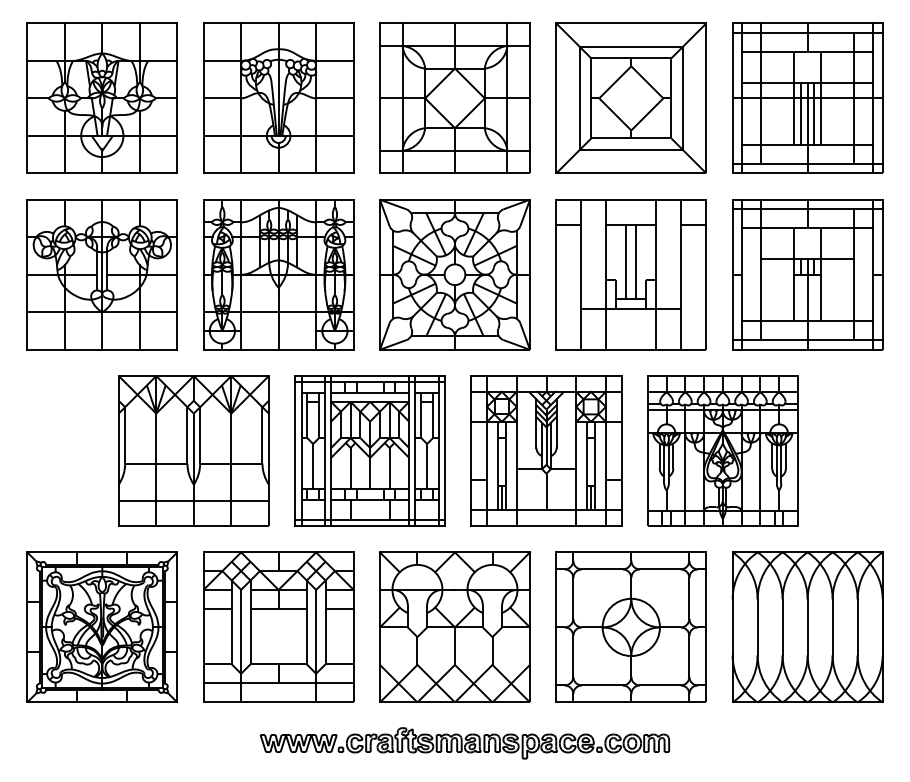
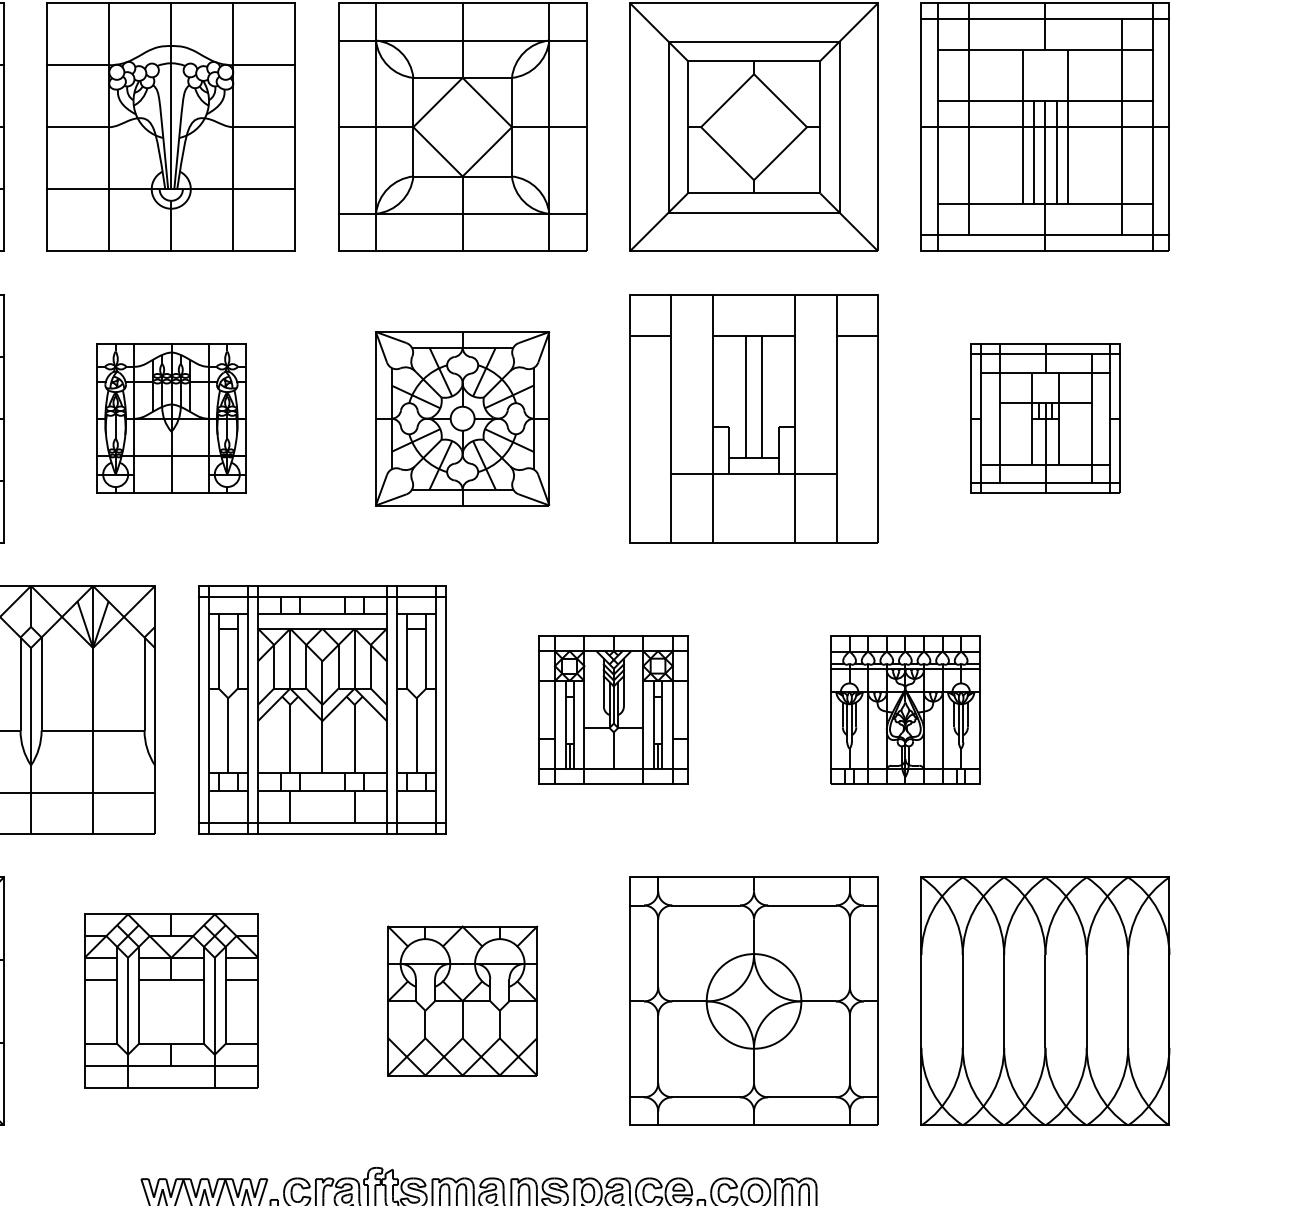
part: (278, 274) -> (171, 418), size x0.6
part: (454, 274) -> (461, 418), size x0.7
part: (807, 274) -> (1045, 418), size x0.6
part: (546, 450) -> (613, 709), size x0.6
part: (722, 450) -> (904, 709), size x0.6
part: (278, 626) -> (171, 999), size x0.7
part: (454, 626) -> (461, 999), size x0.6

